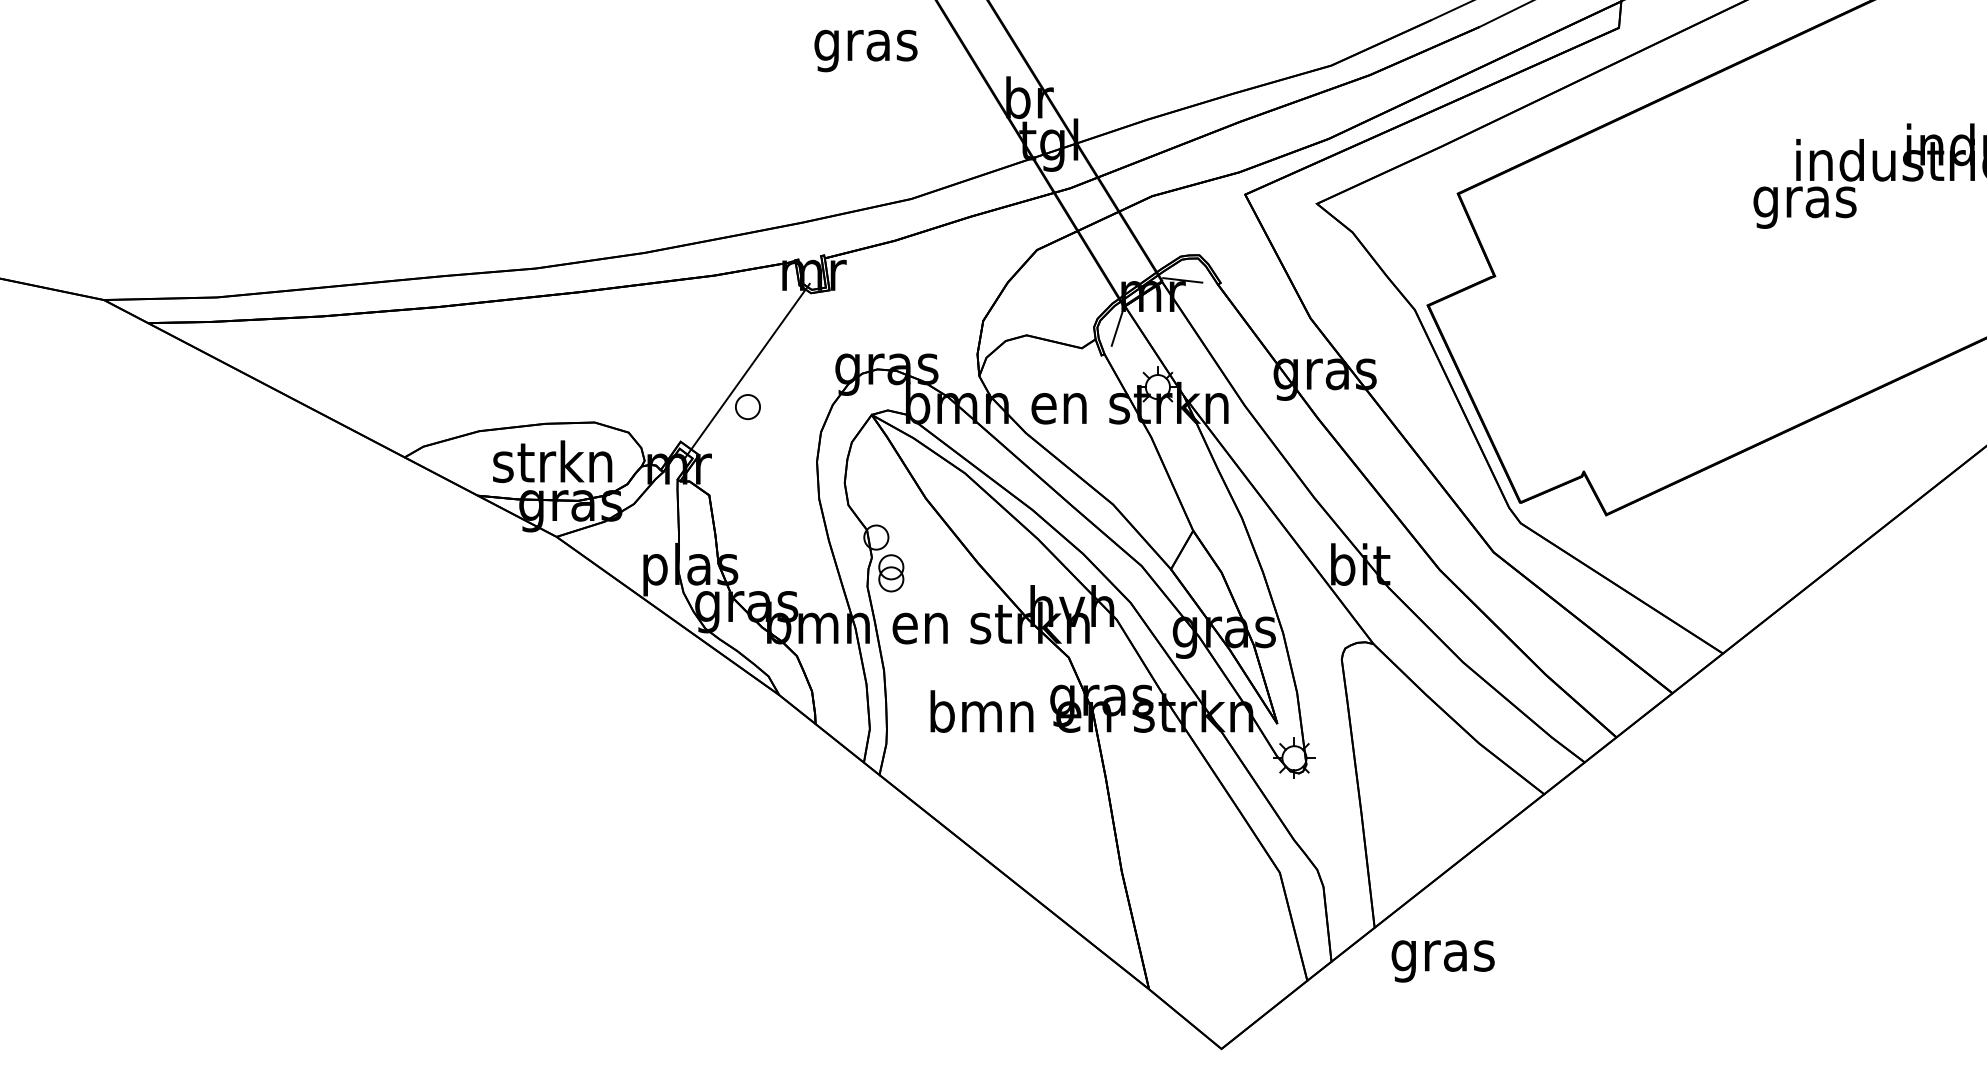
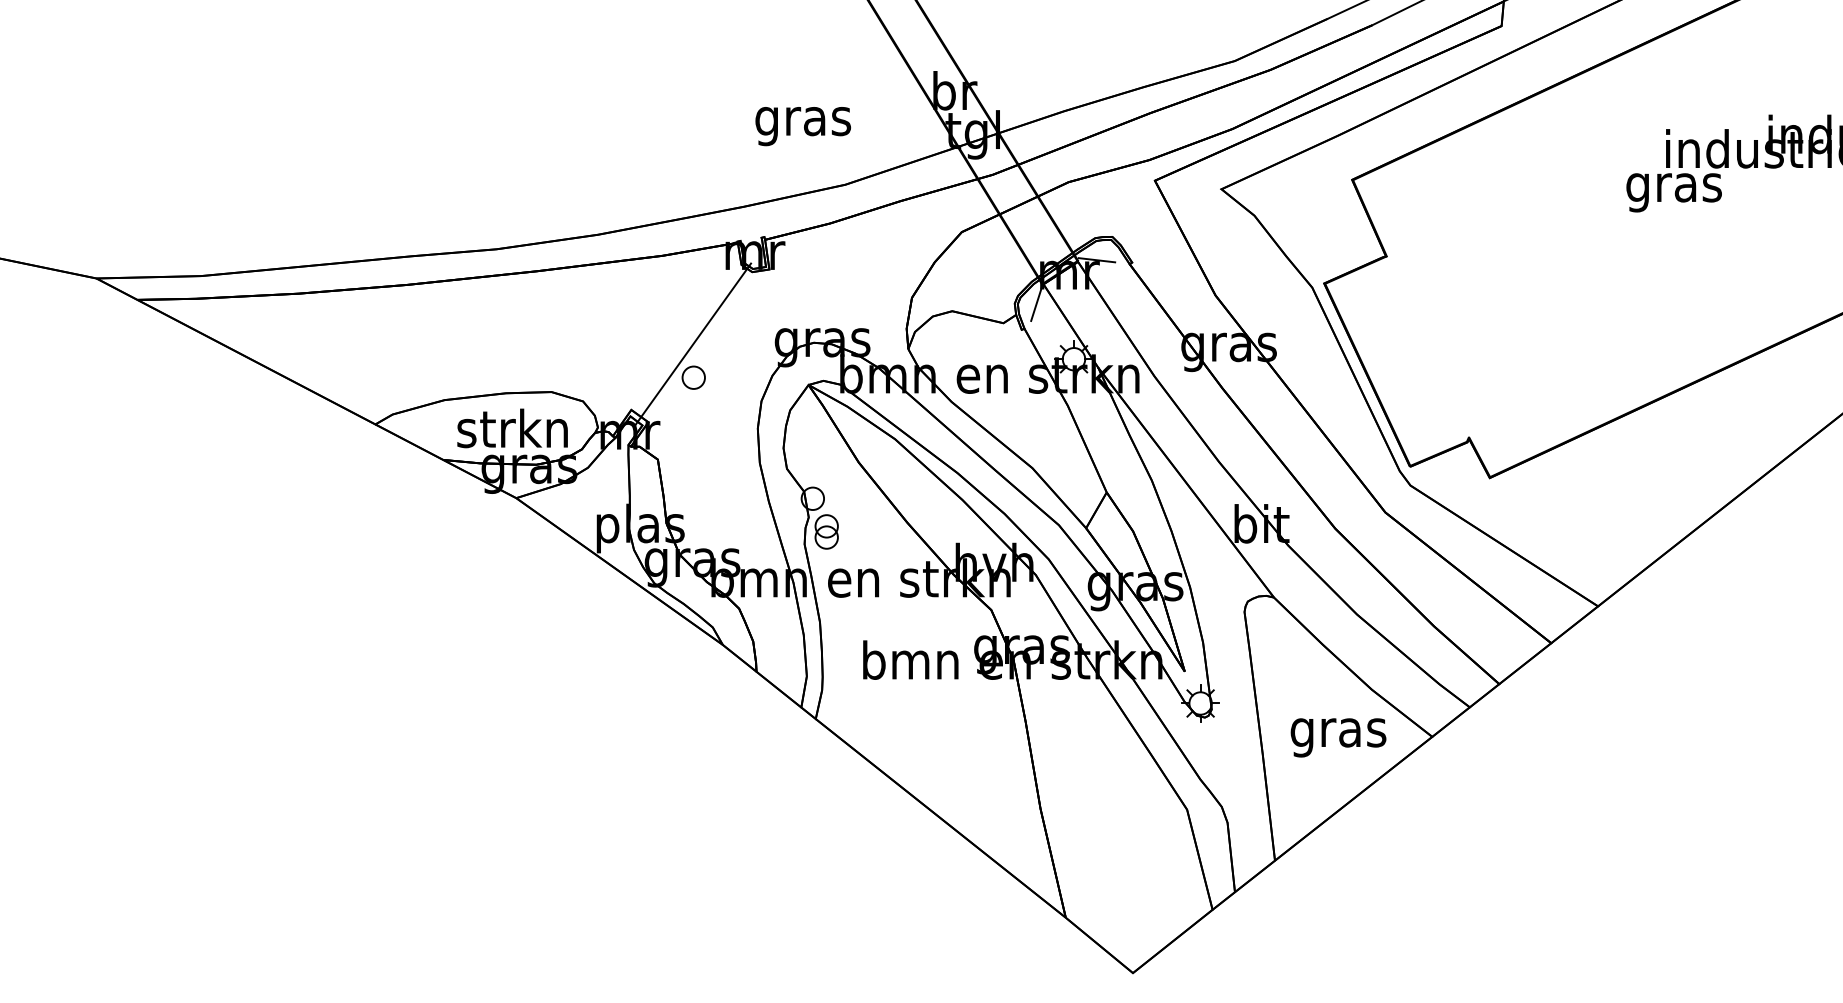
text: (865, 50) -> (802, 126), moved
text: (1443, 960) -> (1338, 737), moved

